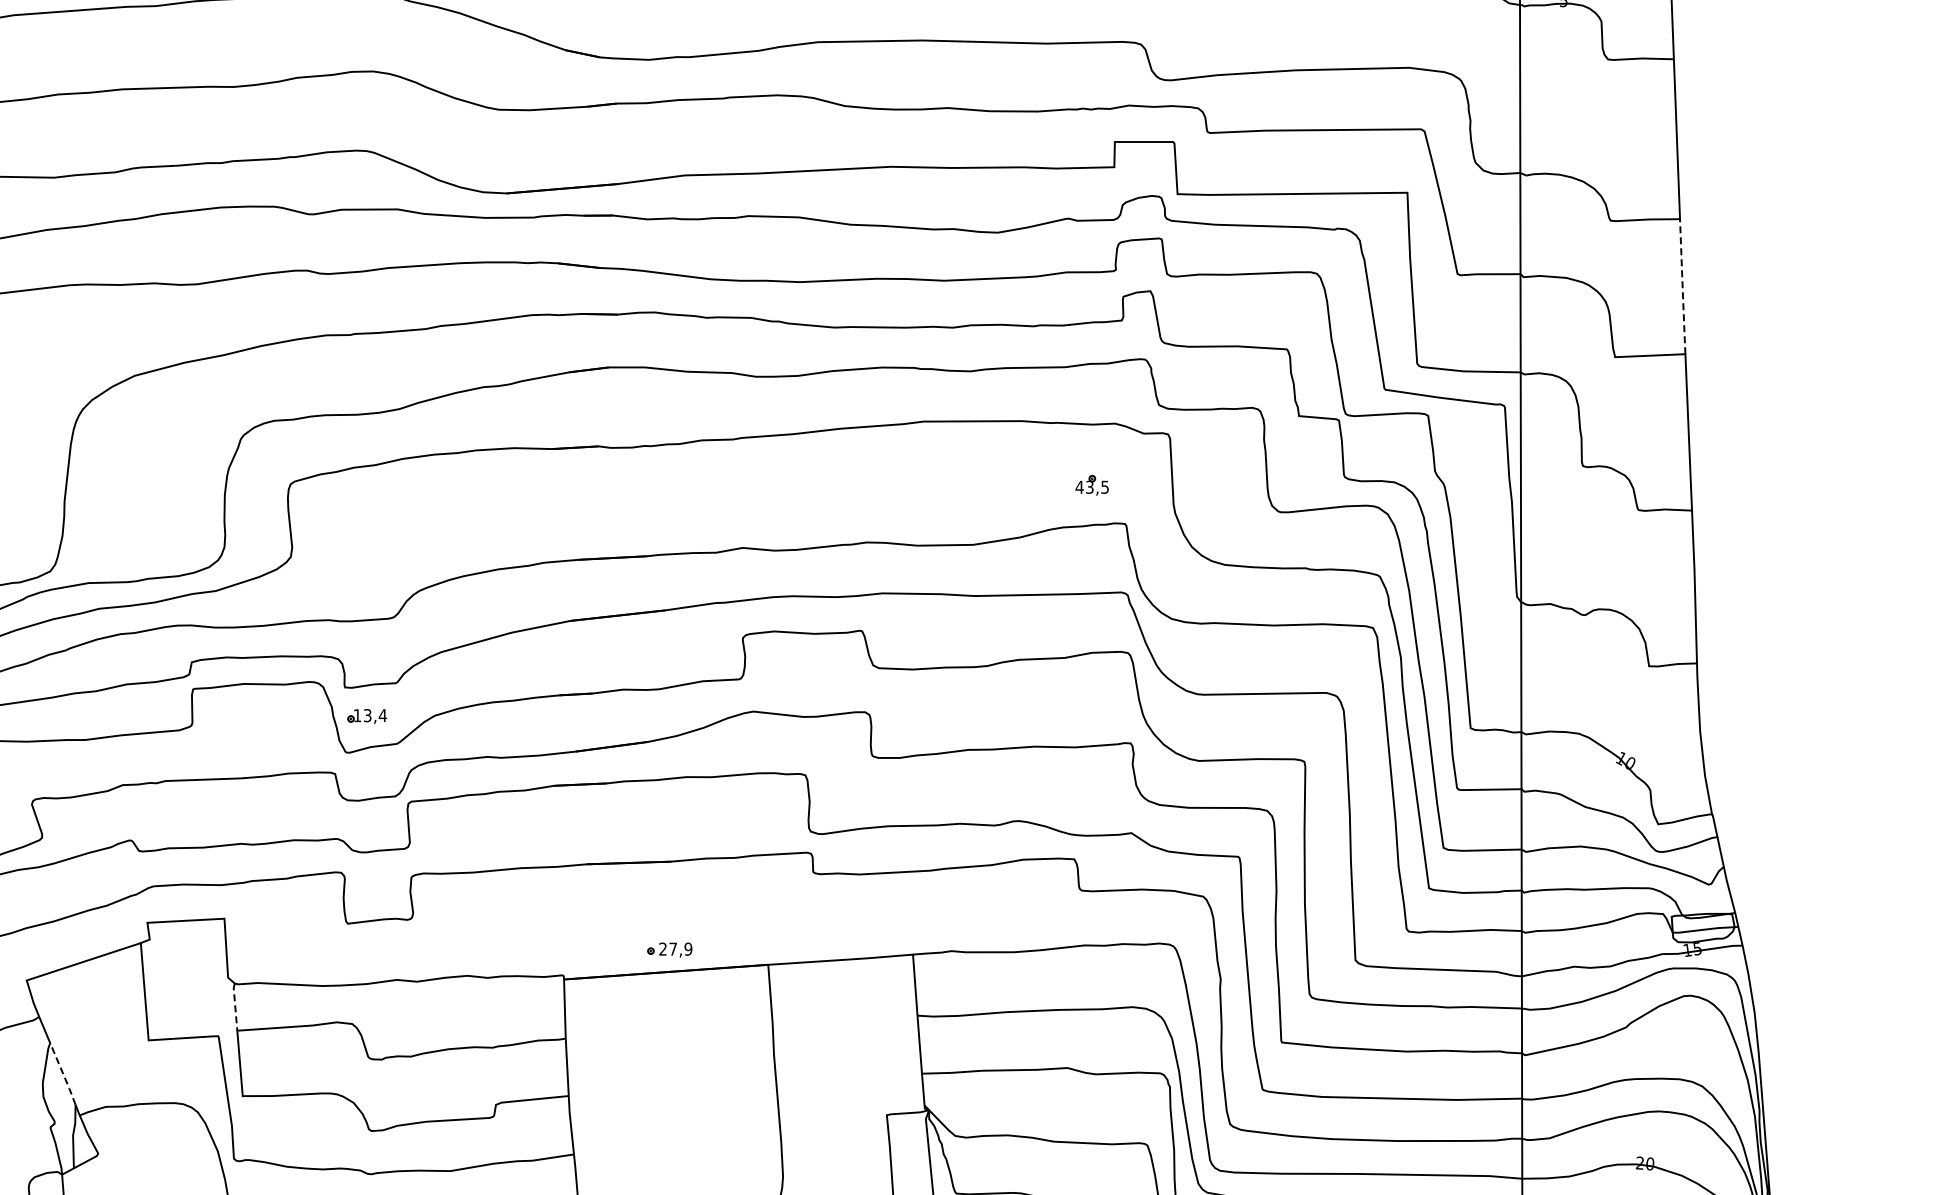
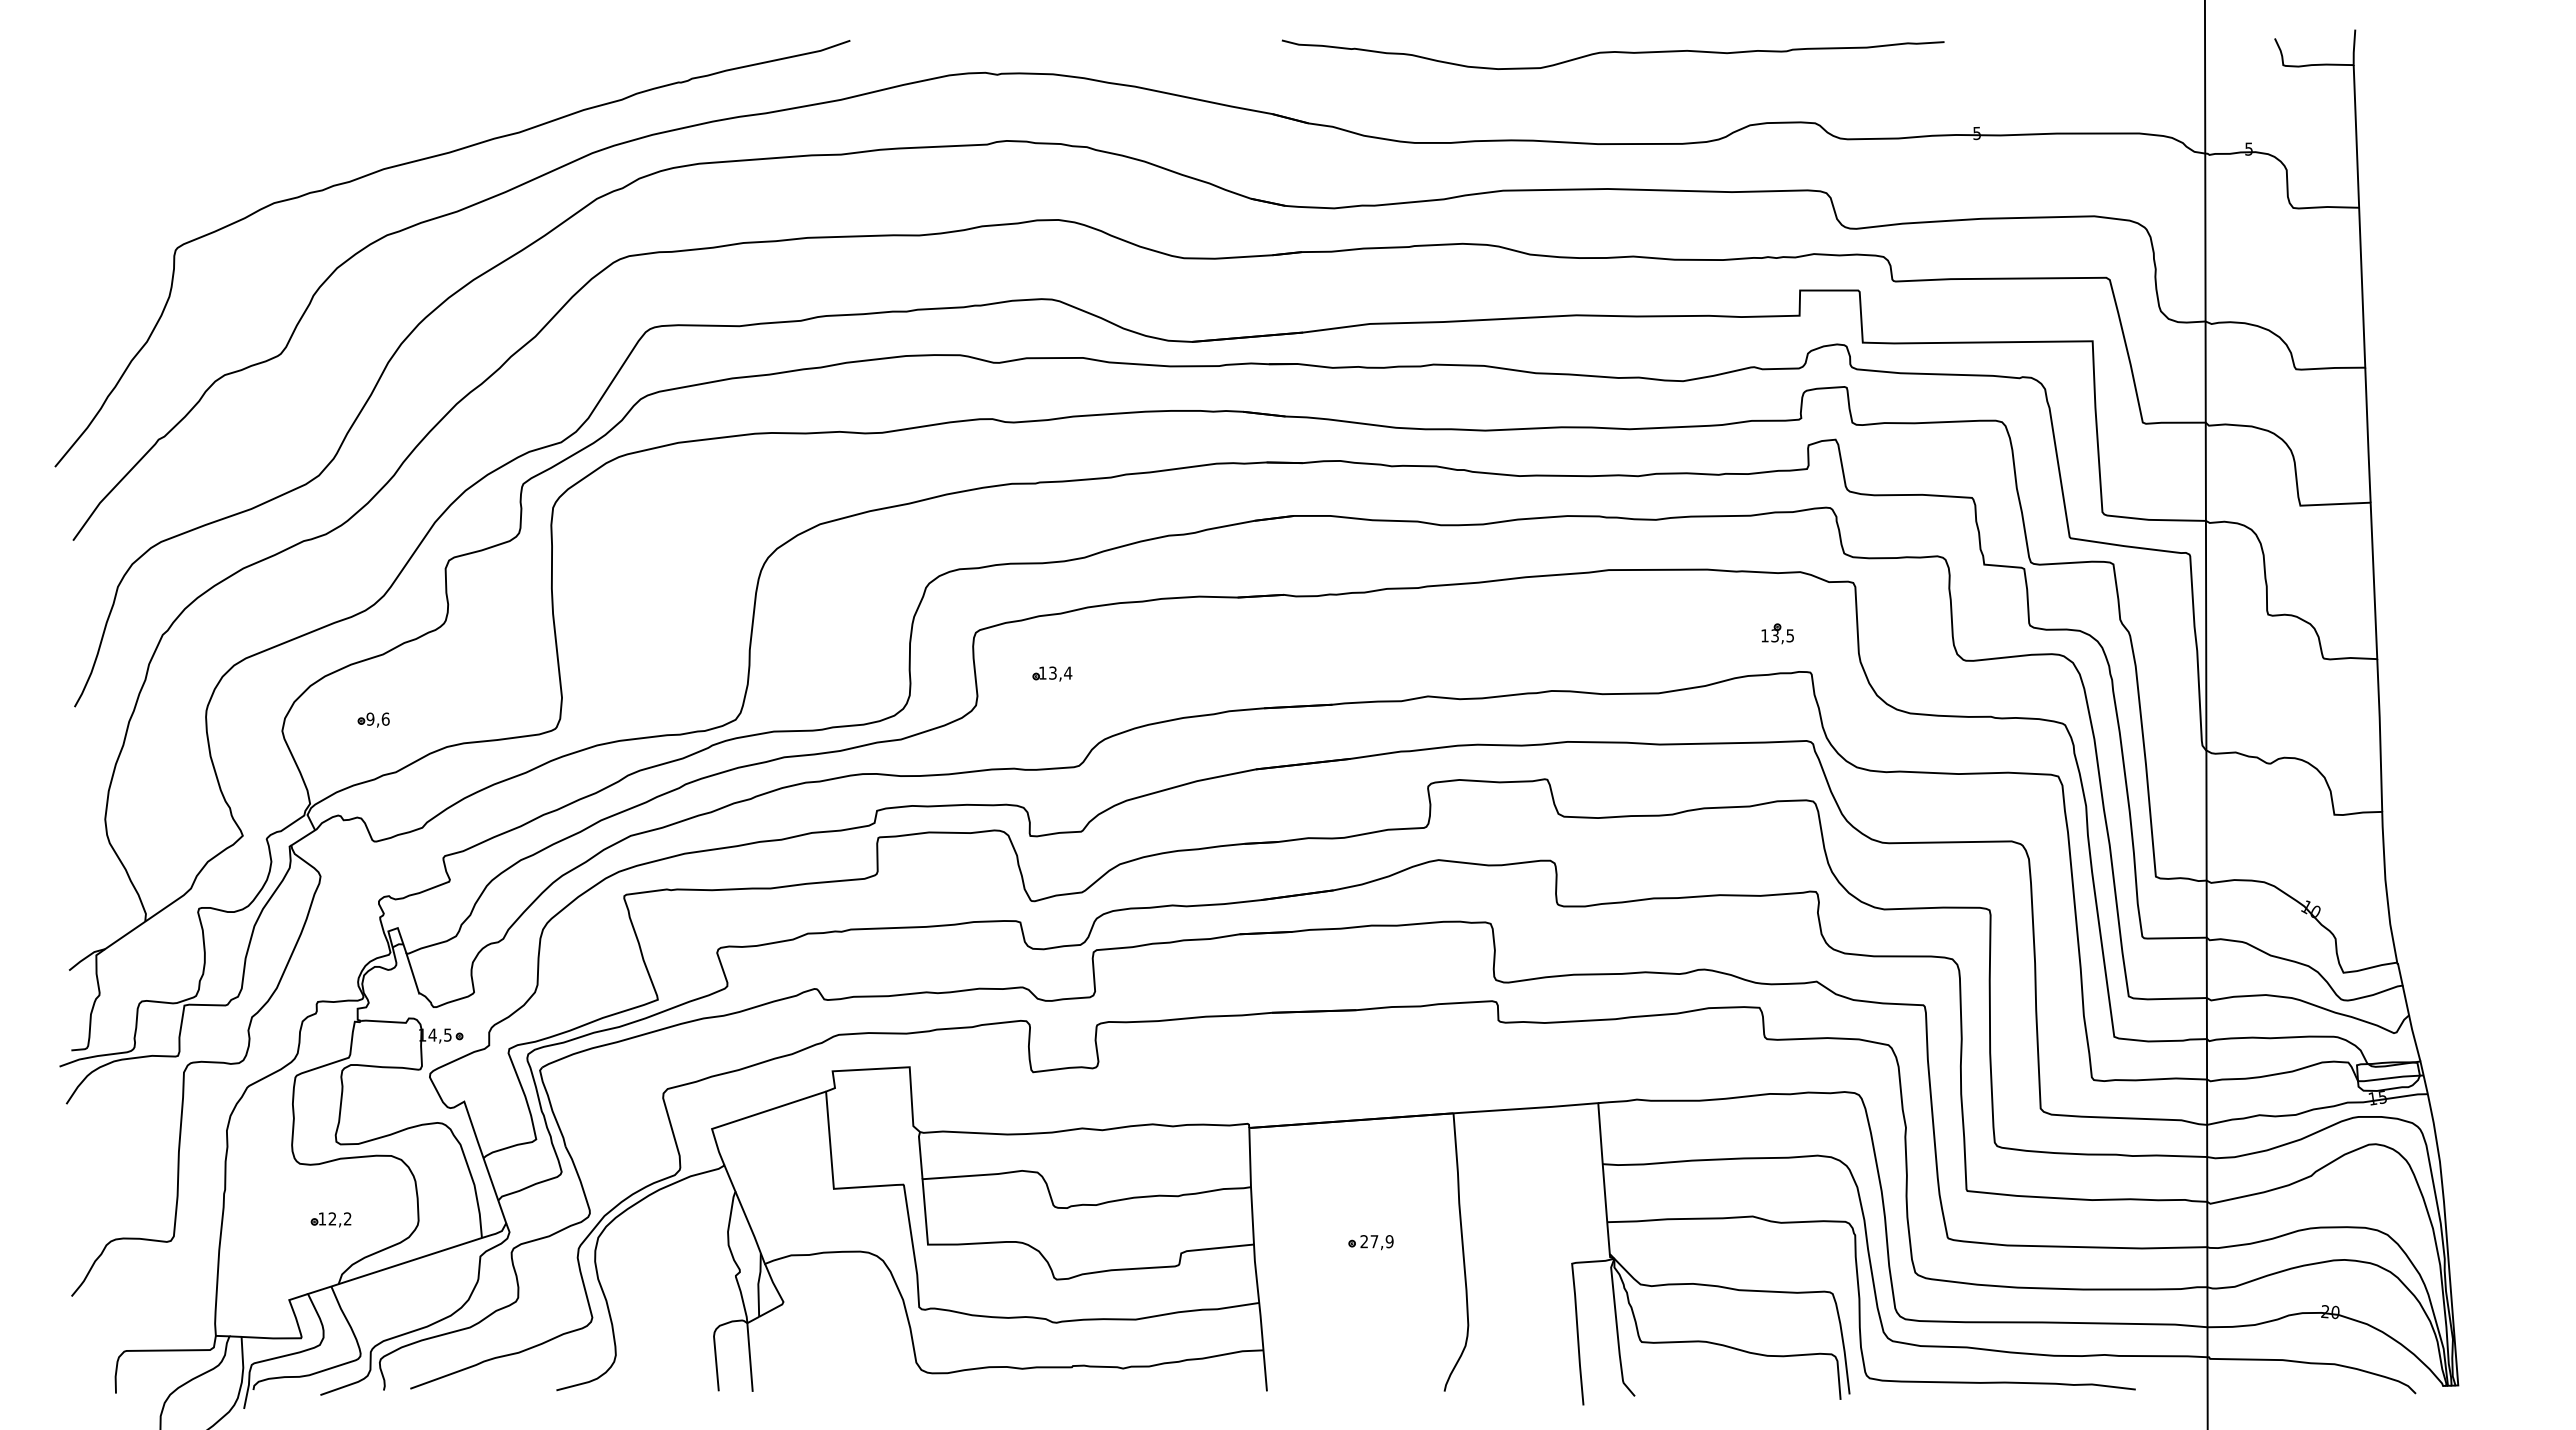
line: (1682, 287) -> (2367, 435), dashed -> solid
text: (1079, 487) -> (1764, 635), 43,5 -> 13,5
part: (367, 716) -> (1052, 673), moved
part: (669, 950) -> (1370, 1242), moved
line: (235, 1007) -> (920, 1155), dashed -> solid
line: (63, 1074) -> (748, 1222), dashed -> solid

